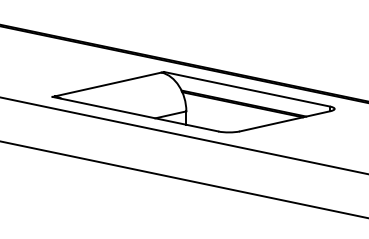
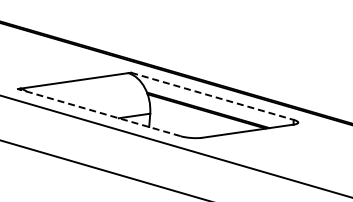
line: (247, 89) -> (212, 96), solid -> dashed
line: (135, 114) -> (99, 112), solid -> dashed

